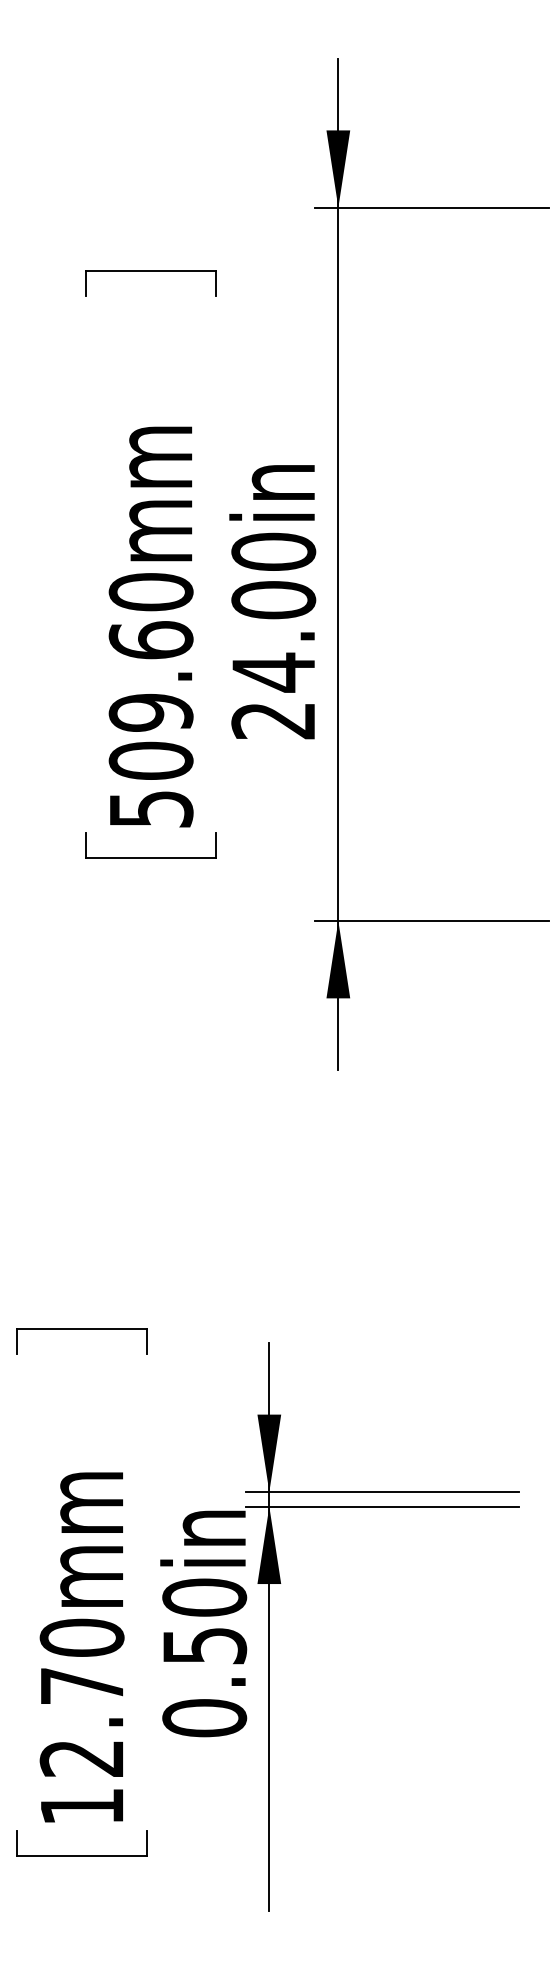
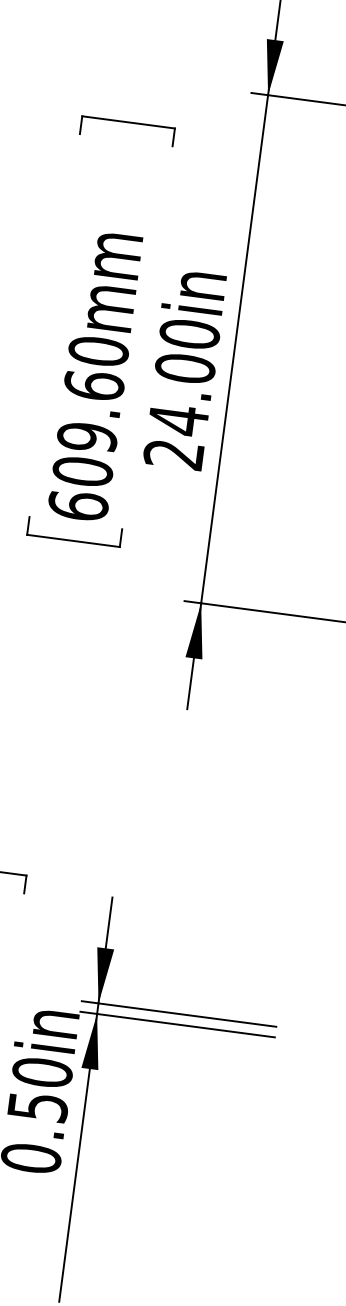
text: (150, 808) -> (77, 505), 509.60mm -> 609.60mm

